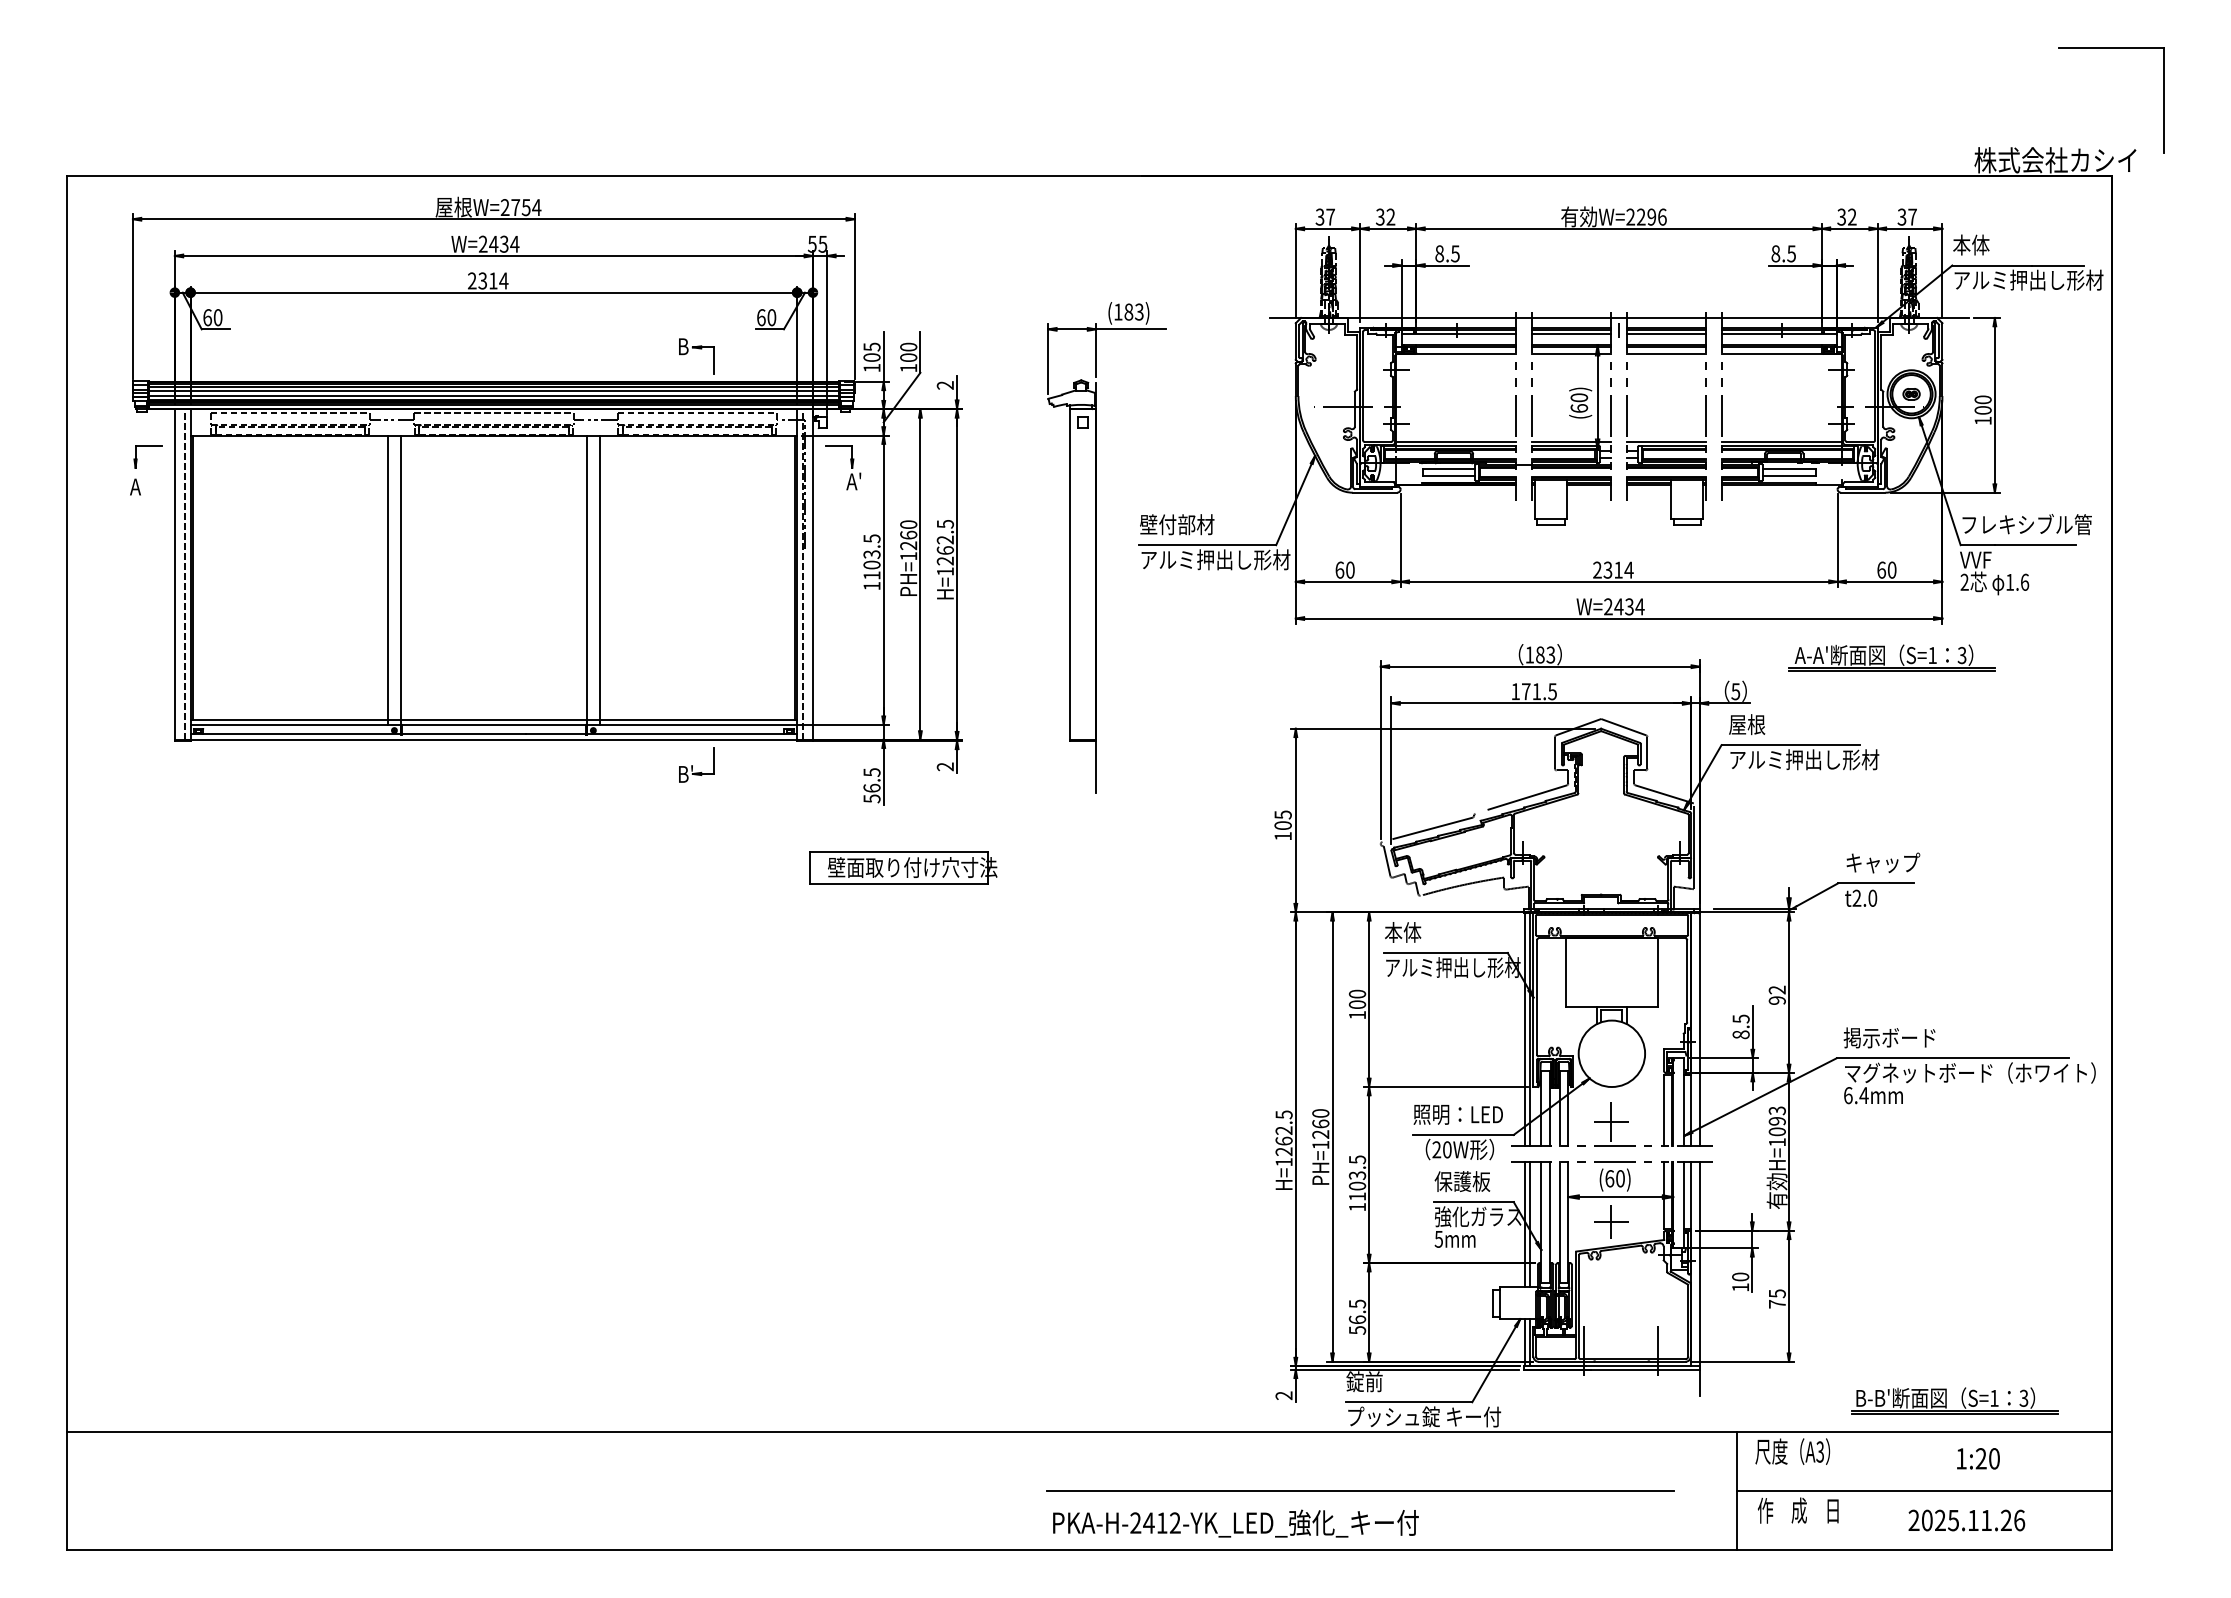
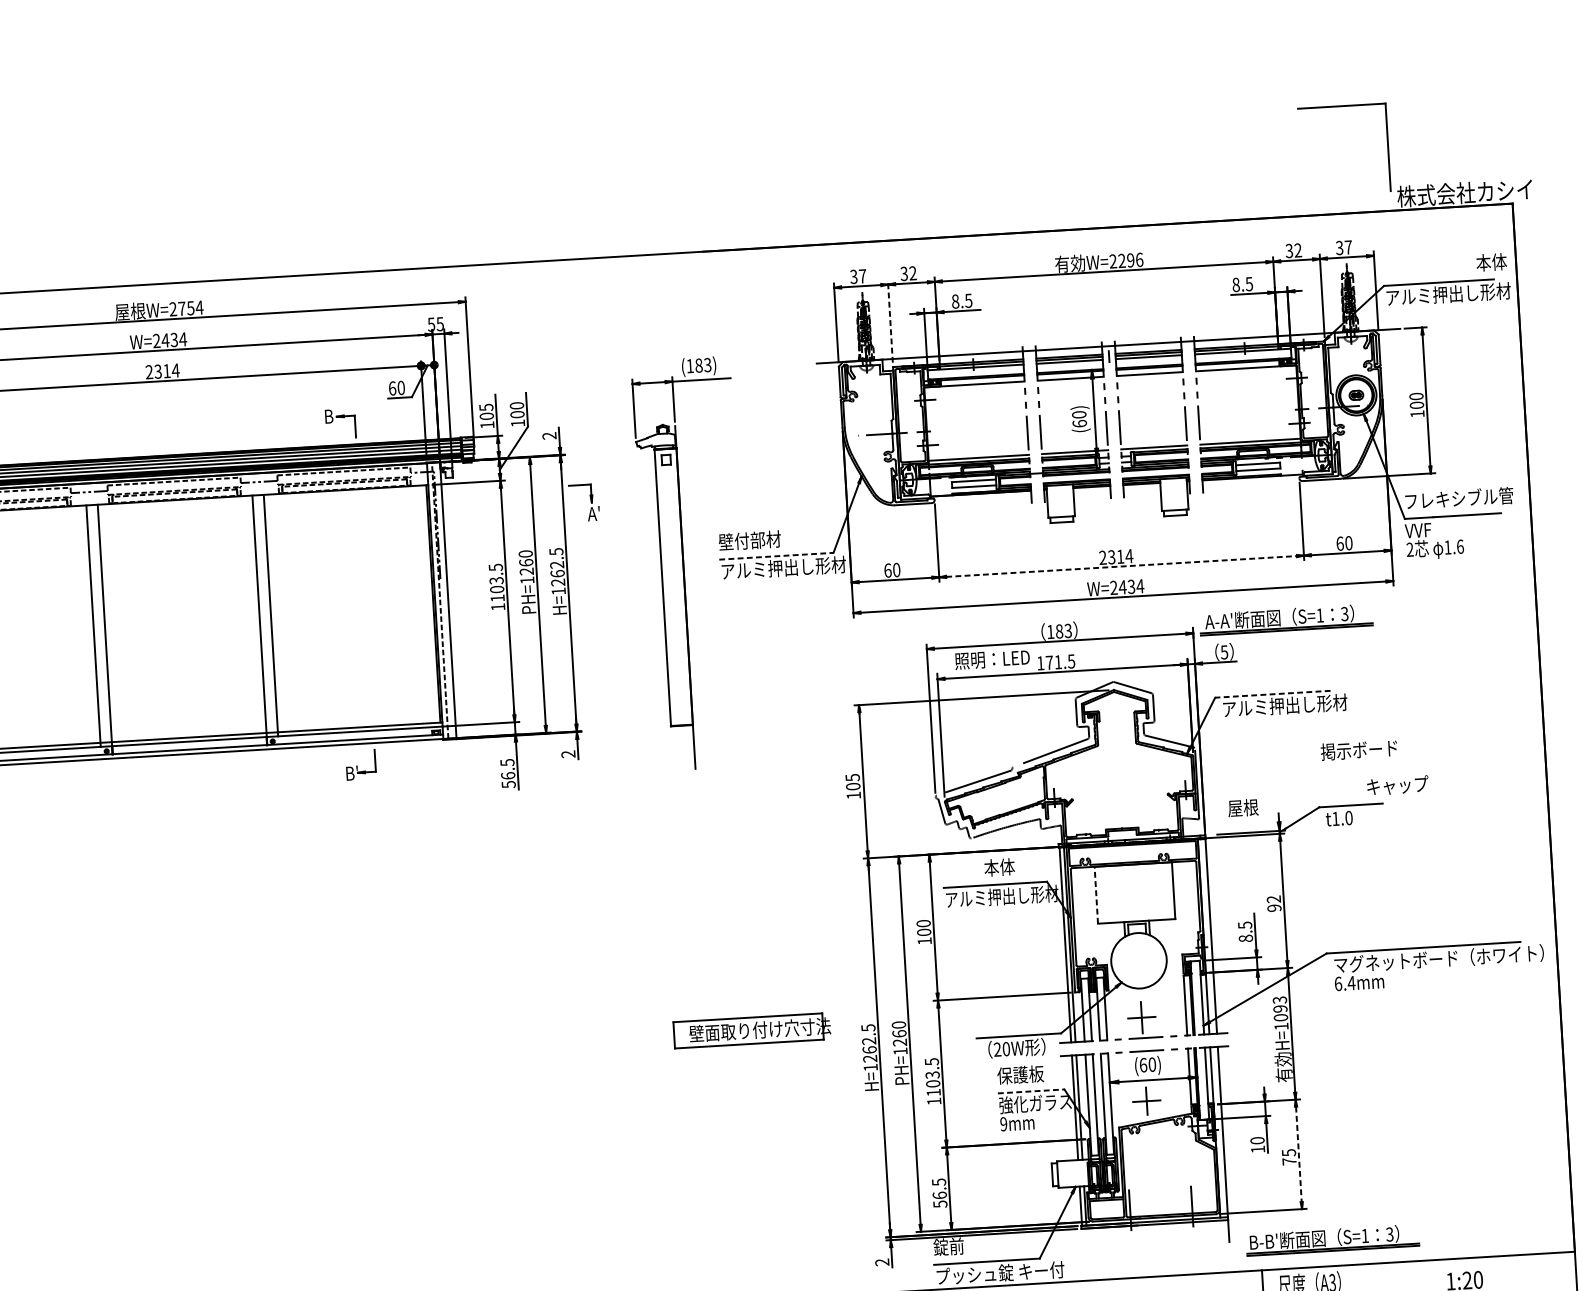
part: (2111, 48) -> (1341, 106), moved
text: (1971, 244) -> (1491, 261), moved
line: (1360, 272) -> (890, 321), solid -> dashed
part: (850, 464) -> (590, 499), moved
line: (1208, 545) -> (777, 556), solid -> dashed
line: (1619, 581) -> (1121, 566), solid -> dashed
part: (1884, 657) -> (1280, 619), moved
text: (1747, 724) -> (1243, 807), moved
line: (1790, 745) -> (1272, 694), solid -> dashed
text: (1883, 862) -> (1397, 785), moved
part: (903, 867) -> (752, 1030), moved
text: (1856, 897) -> (1335, 818), t2.0 -> t1.0
text: (1403, 932) -> (999, 867), moved
line: (1565, 972) -> (1096, 895), solid -> dashed
text: (1889, 1037) -> (1358, 749), moved
text: (1457, 1114) -> (991, 659), moved
line: (1473, 1202) -> (1030, 1091), solid -> dashed
text: (1438, 1238) -> (1003, 1123), 5mm -> 9mm
line: (1789, 1296) -> (1299, 1154), solid -> dashed
part: (1961, 1400) -> (1337, 1239), moved

